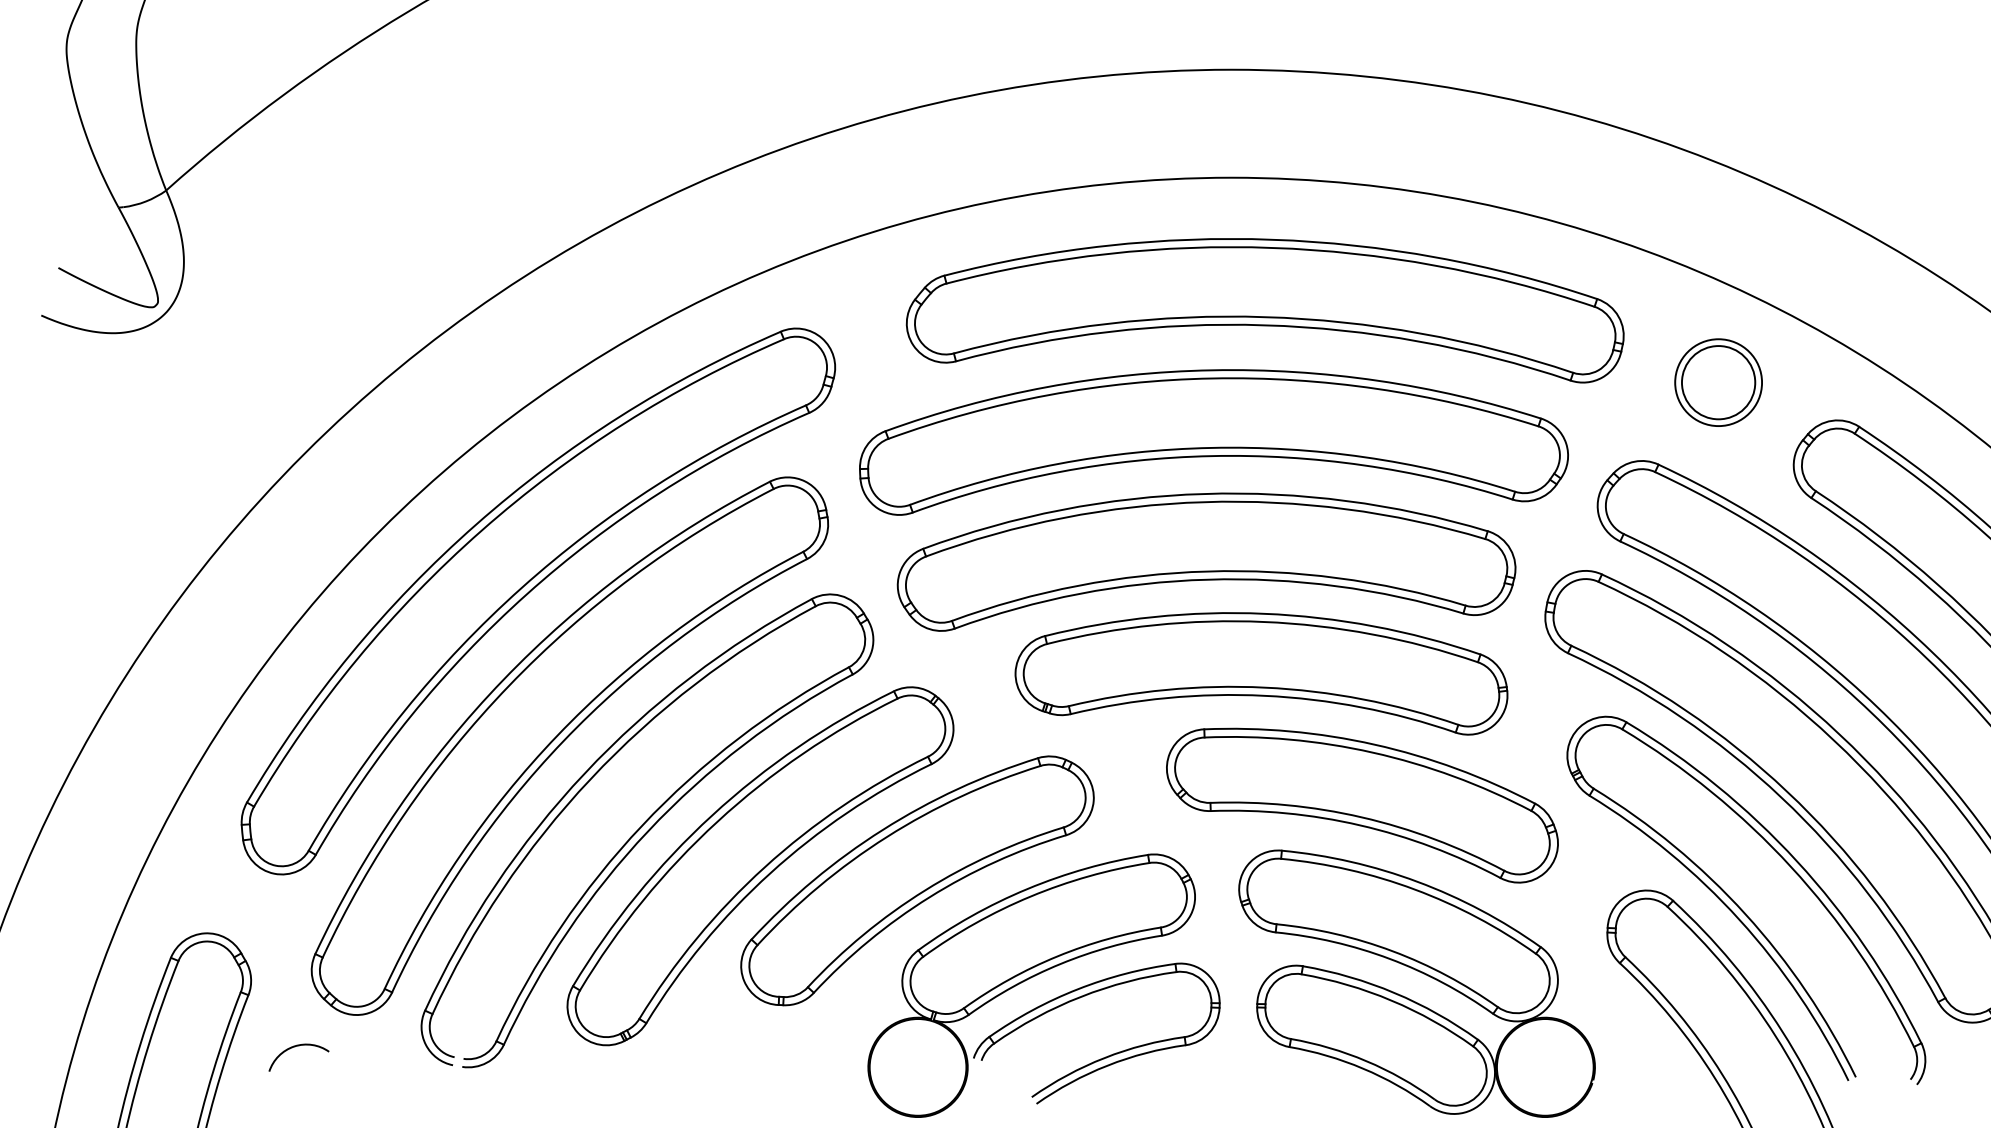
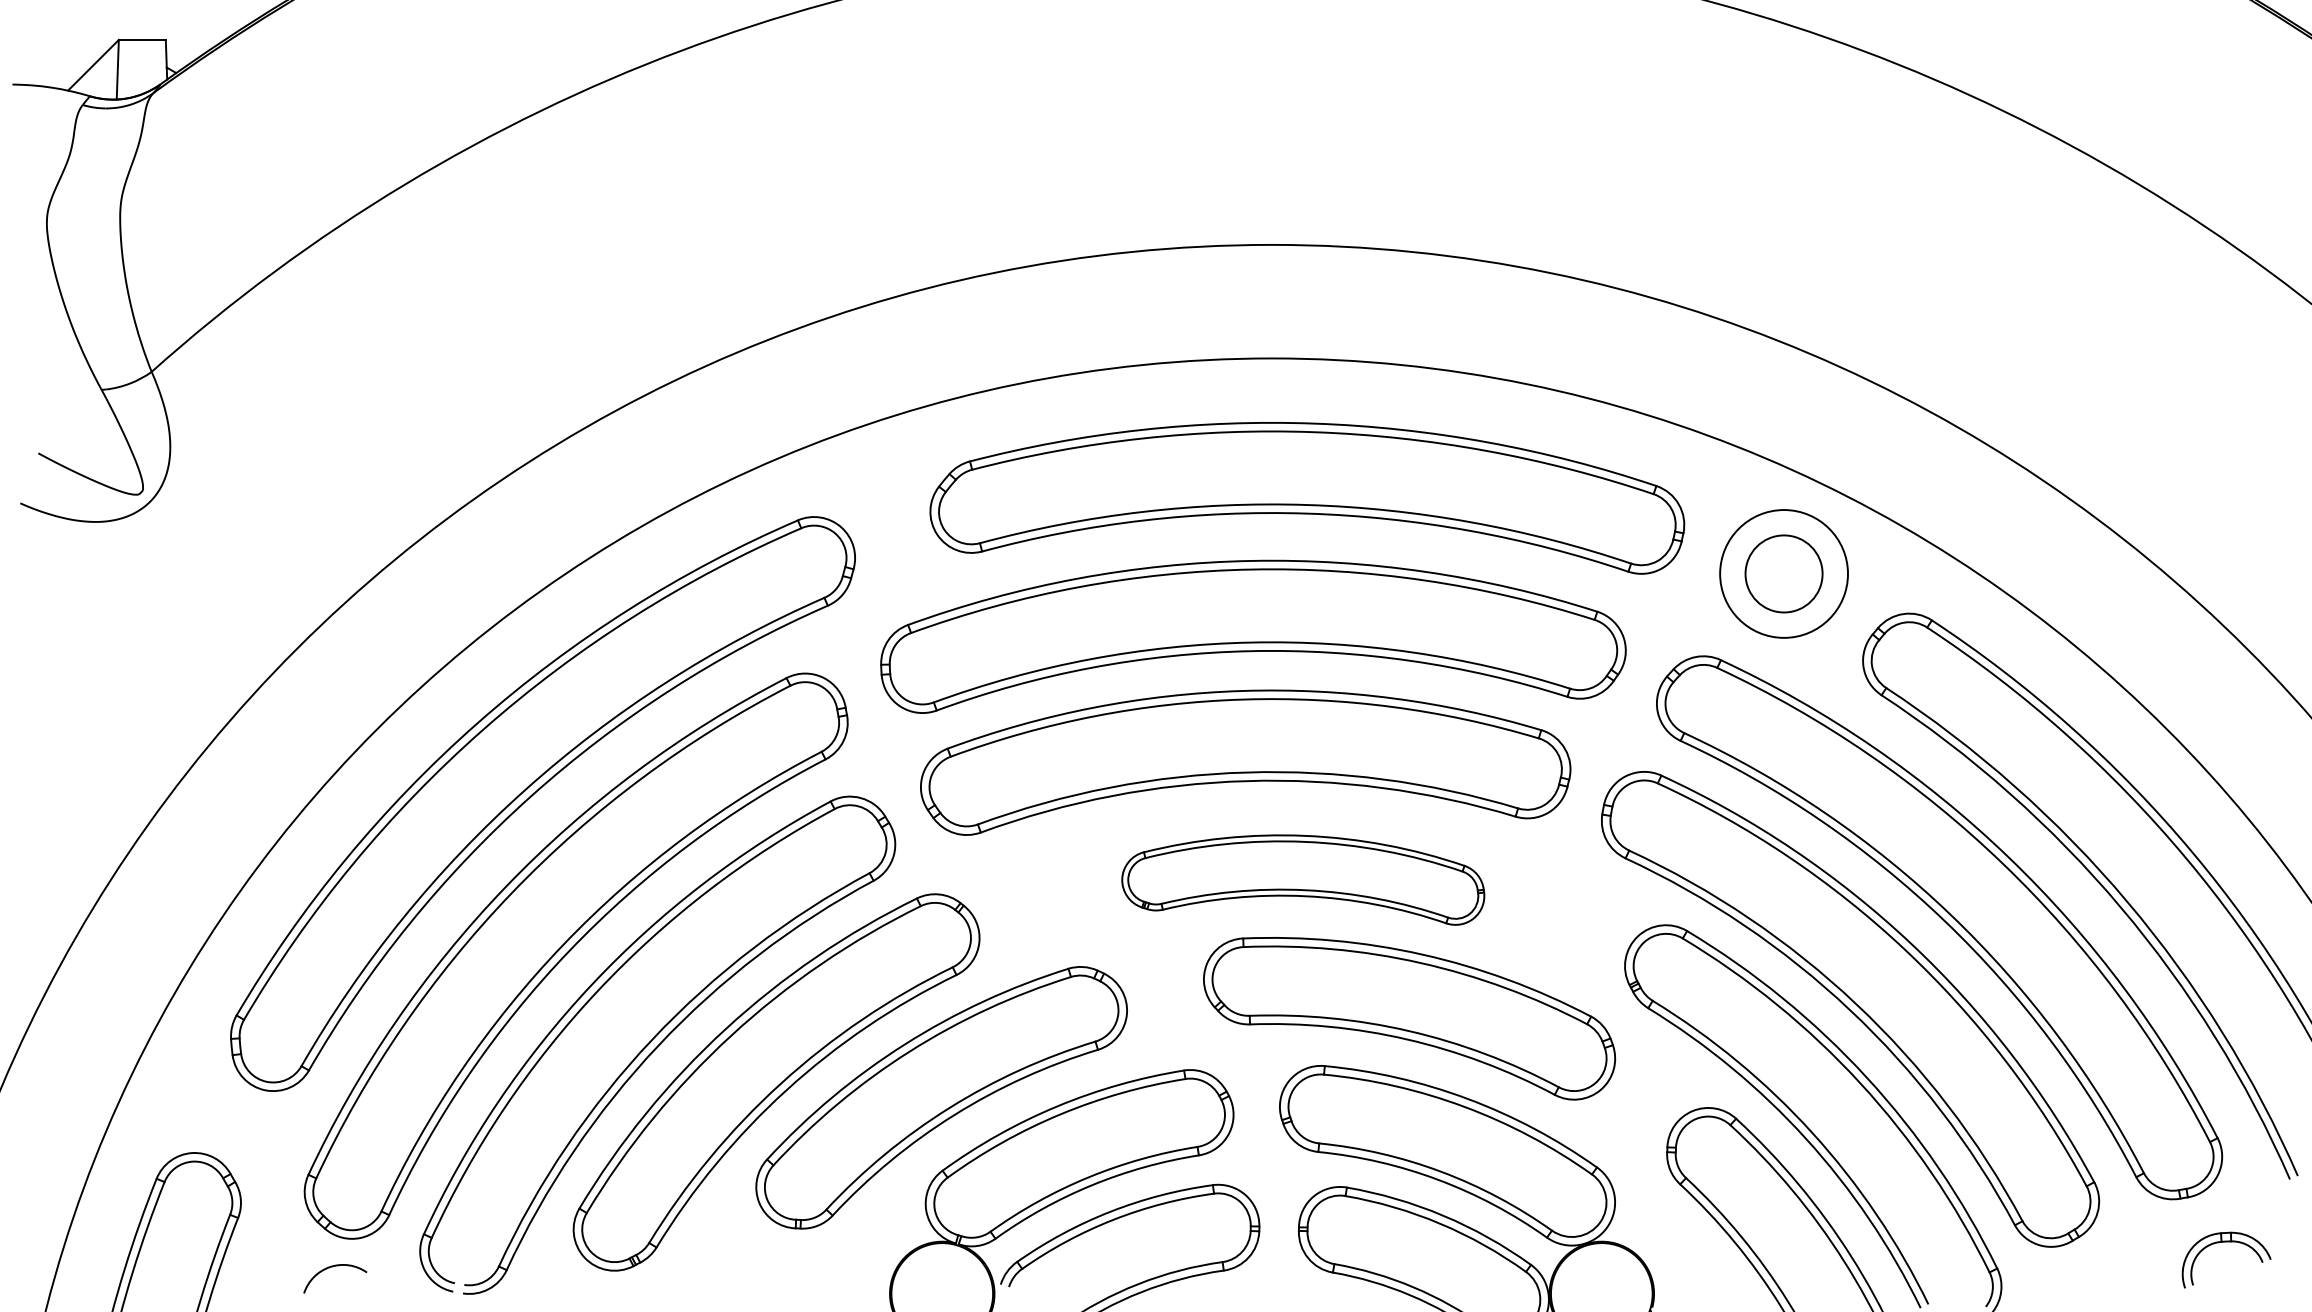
circle: (1718, 382) -> (1783, 573), size x1.4
part: (1260, 673) -> (1302, 879), size x0.7
arc: (296, 1046) -> (332, 1267), moved

